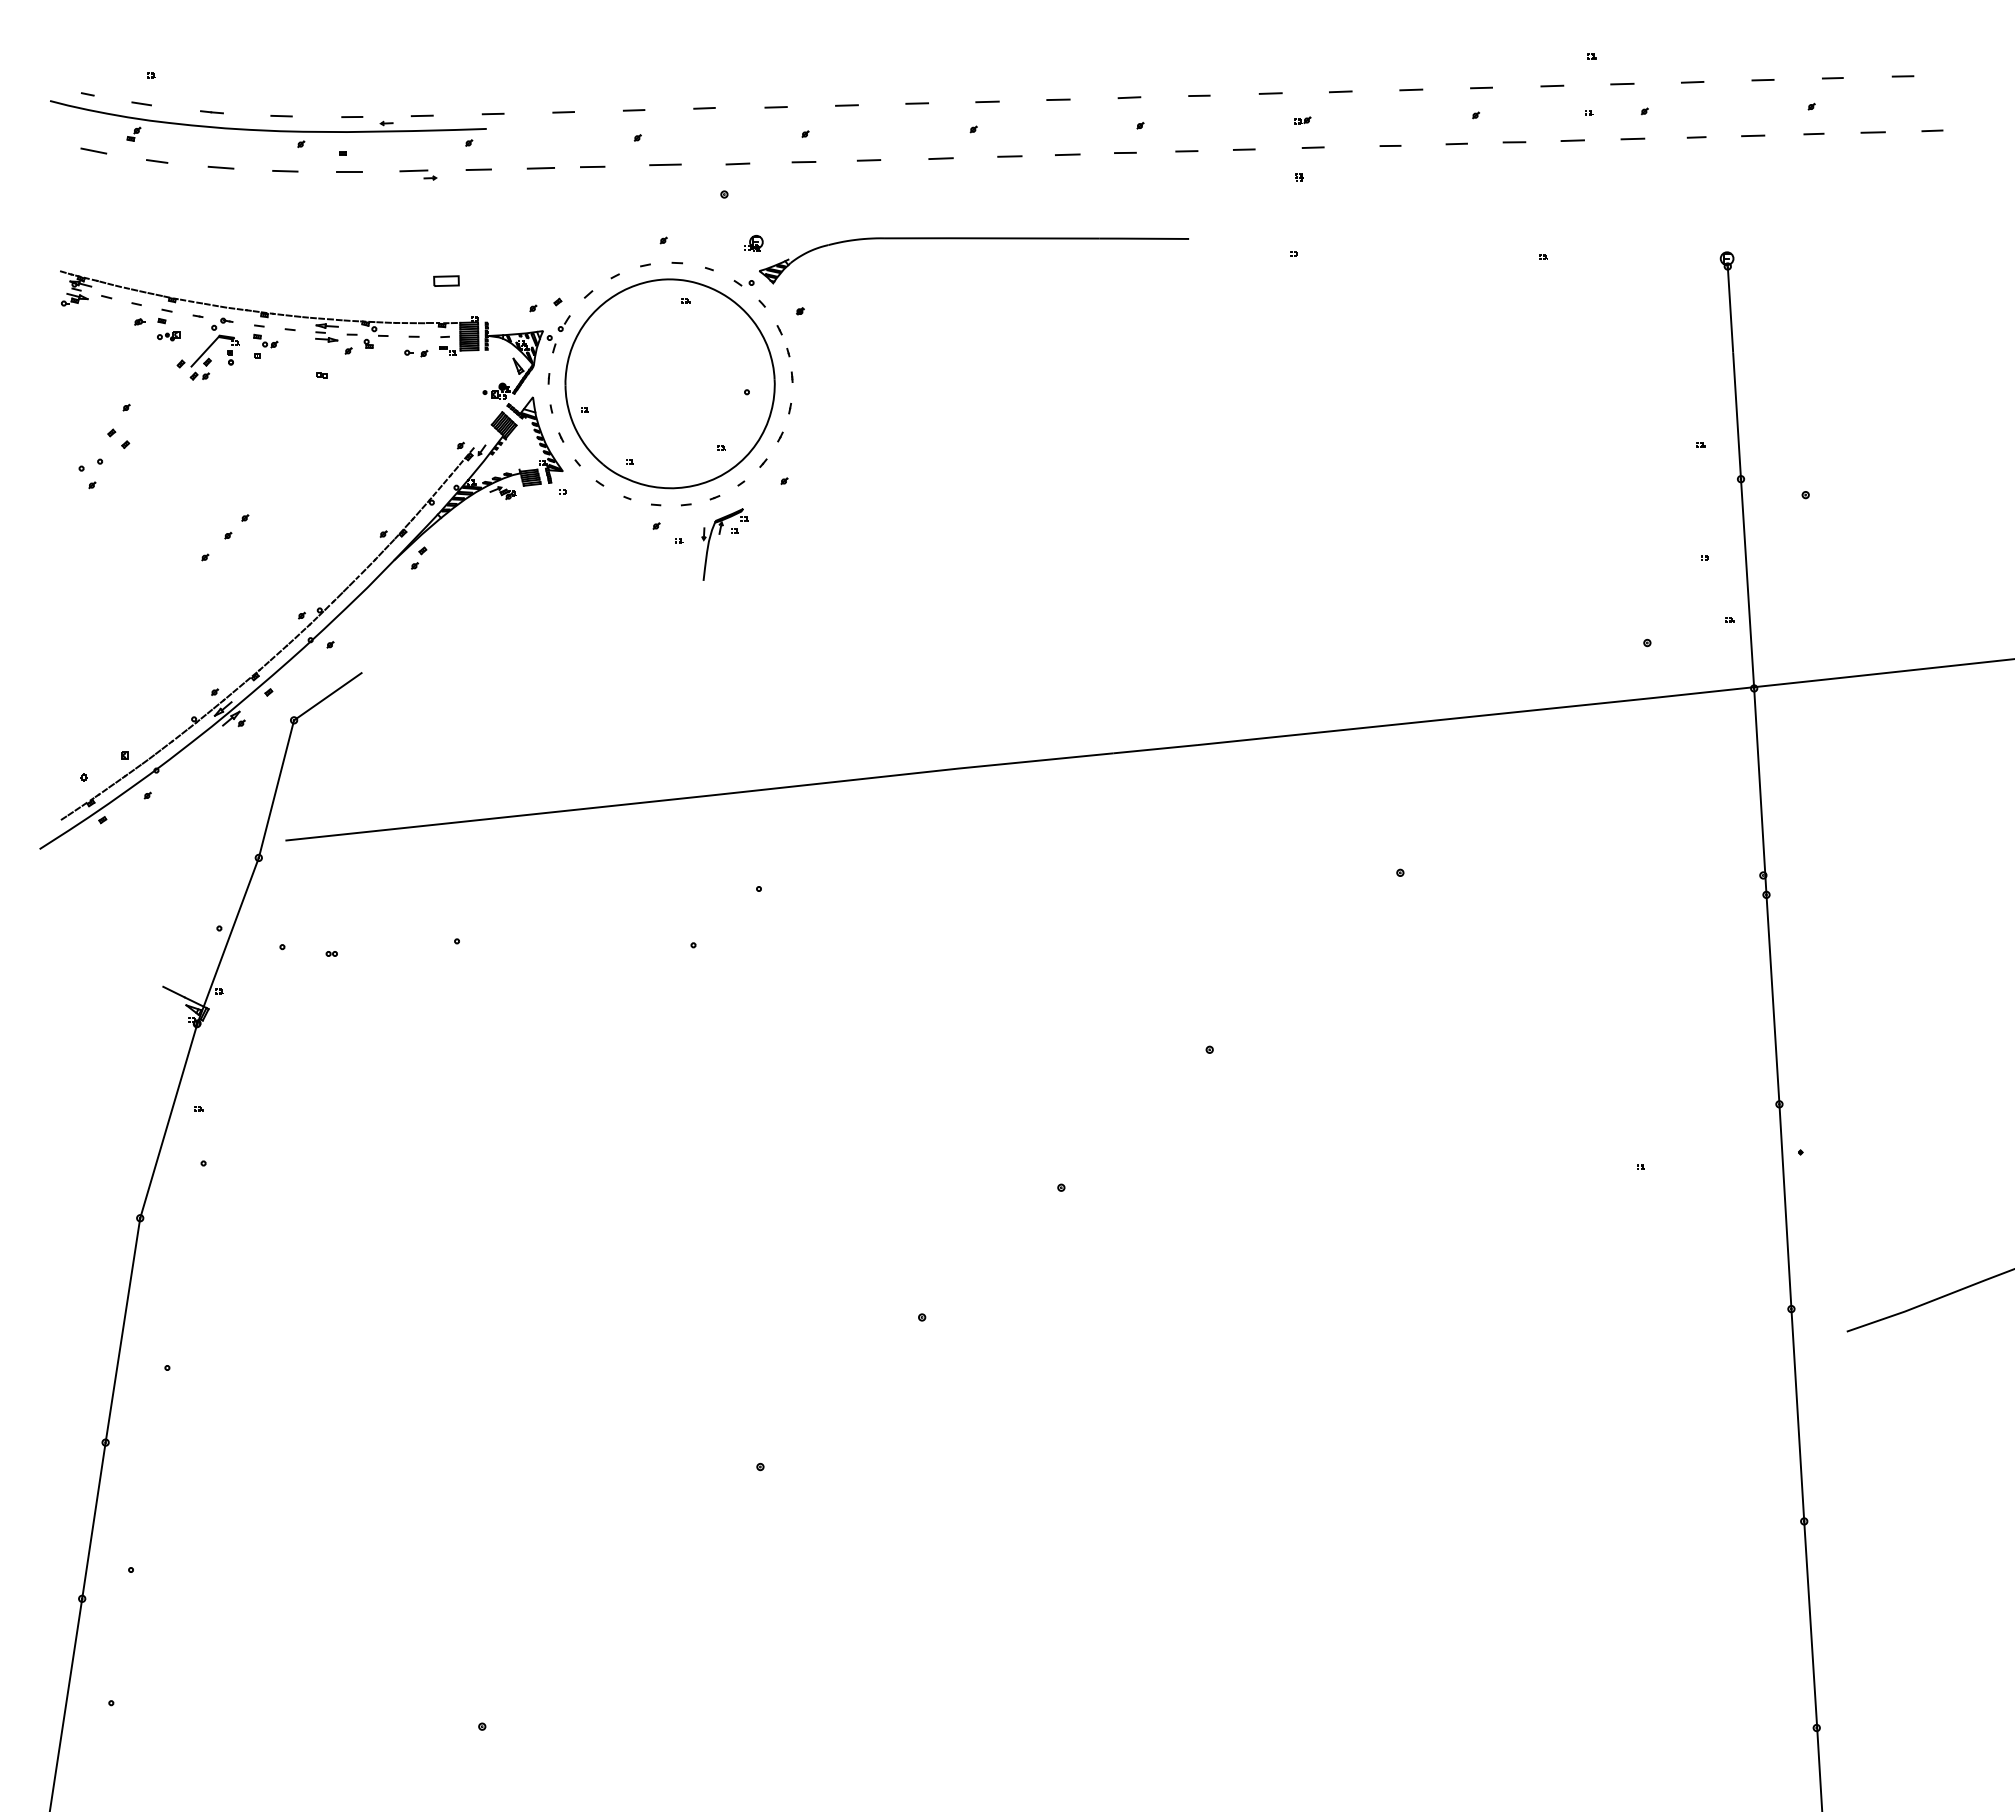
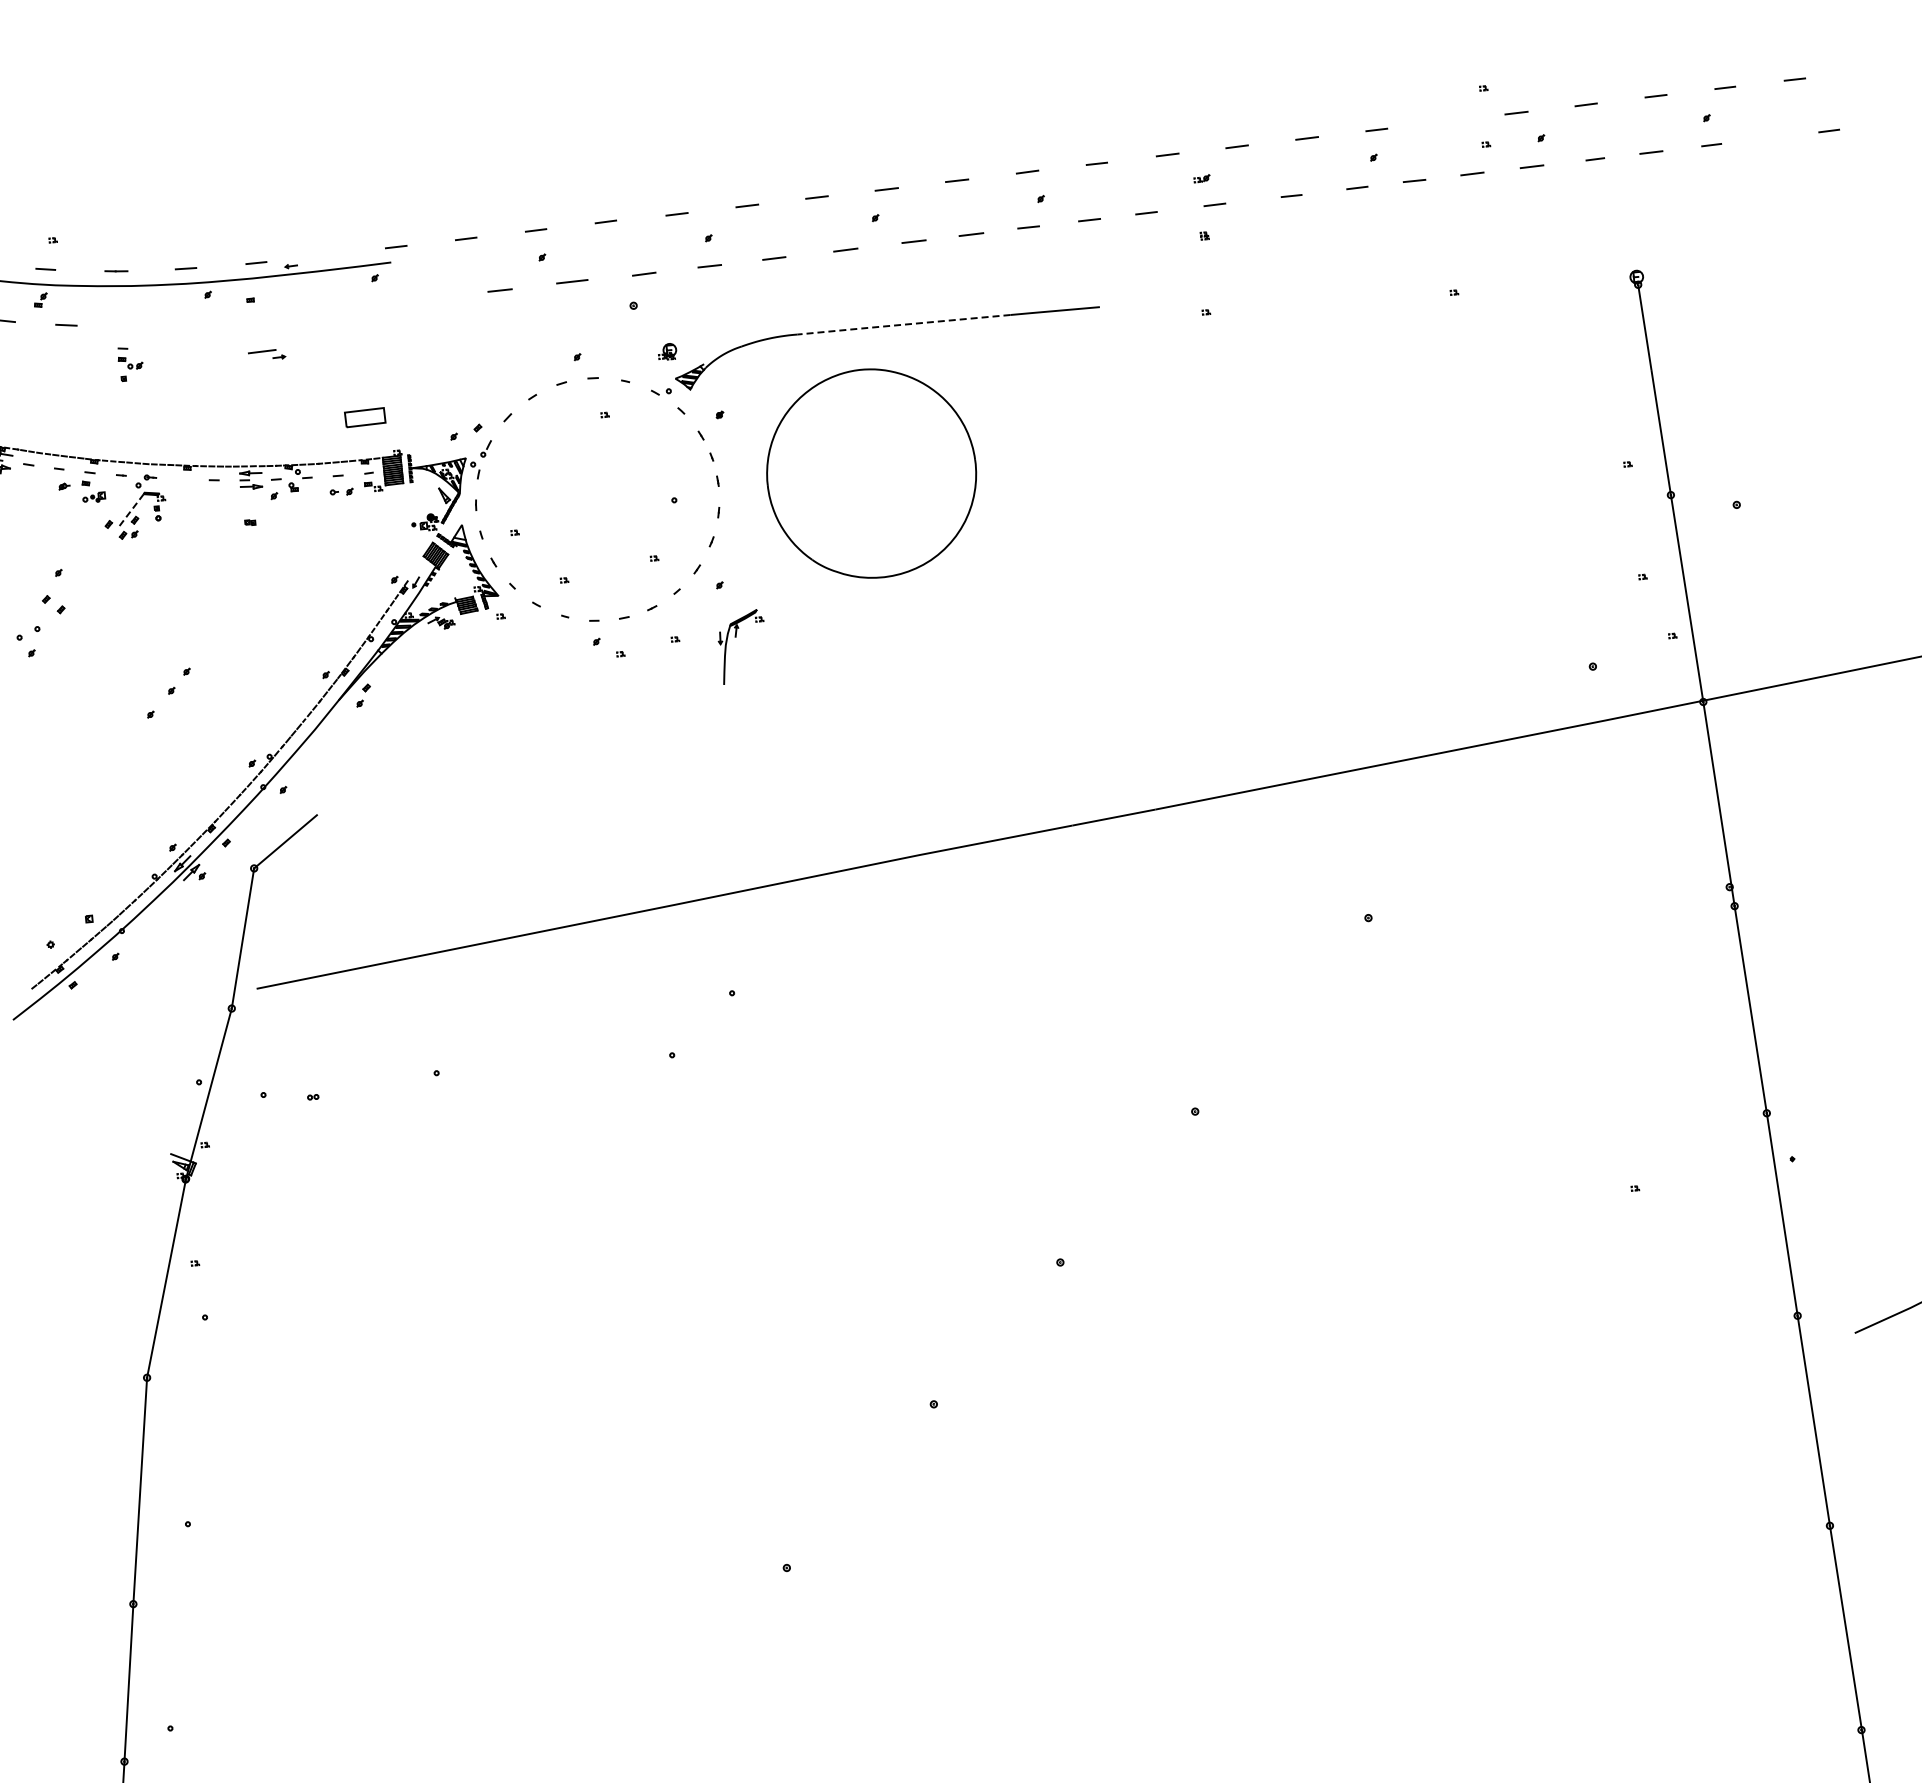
line: (1552, 85) -> (1447, 120), removed
line: (421, 115) -> (325, 255), removed
line: (1872, 132) -> (1769, 138), removed
line: (220, 167) -> (129, 325), removed
line: (540, 167) -> (448, 295), removed
line: (478, 169) -> (386, 303), removed
line: (285, 170) -> (194, 322), removed
line: (348, 171) -> (257, 317), removed
part: (418, 174) -> (267, 354), moved
line: (991, 238) -> (903, 324), solid -> dashed
part: (446, 280) -> (365, 416), size x1.6
part: (265, 341) -> (130, 363), moved
line: (204, 352) -> (131, 510), solid -> dashed
part: (669, 383) -> (870, 473), moved
part: (720, 534) -> (736, 637), moved
line: (173, 991) -> (159, 1149), removed

